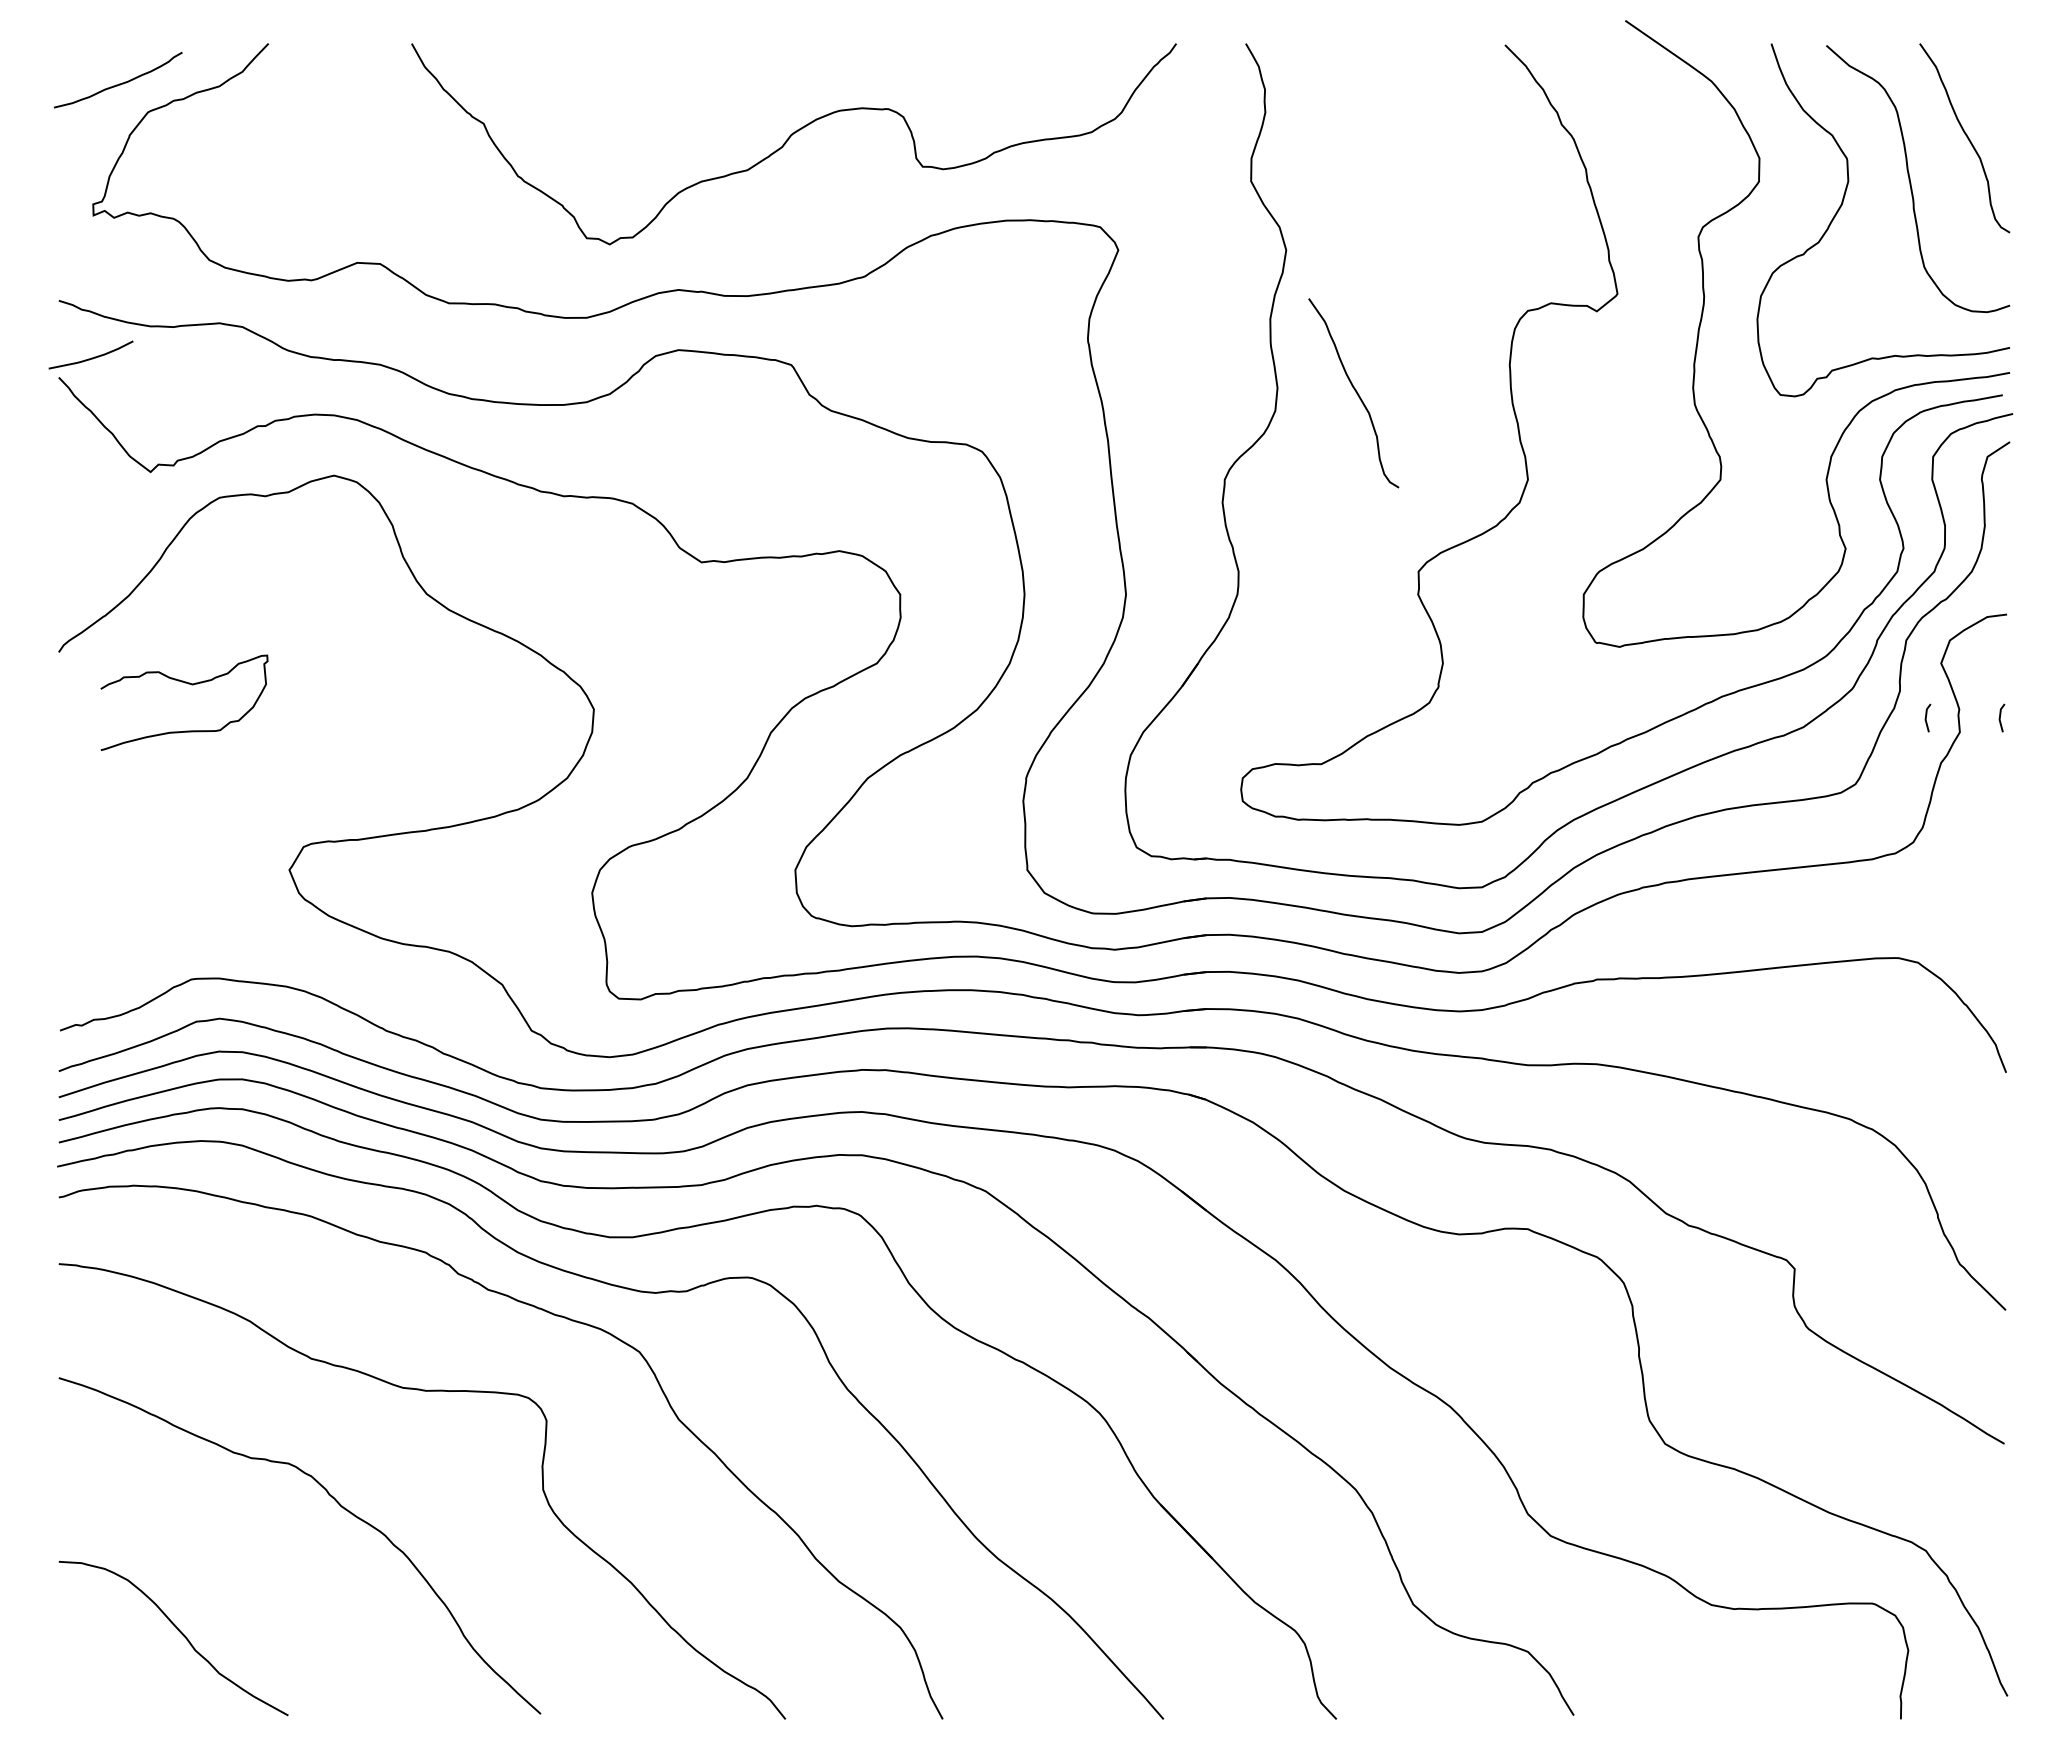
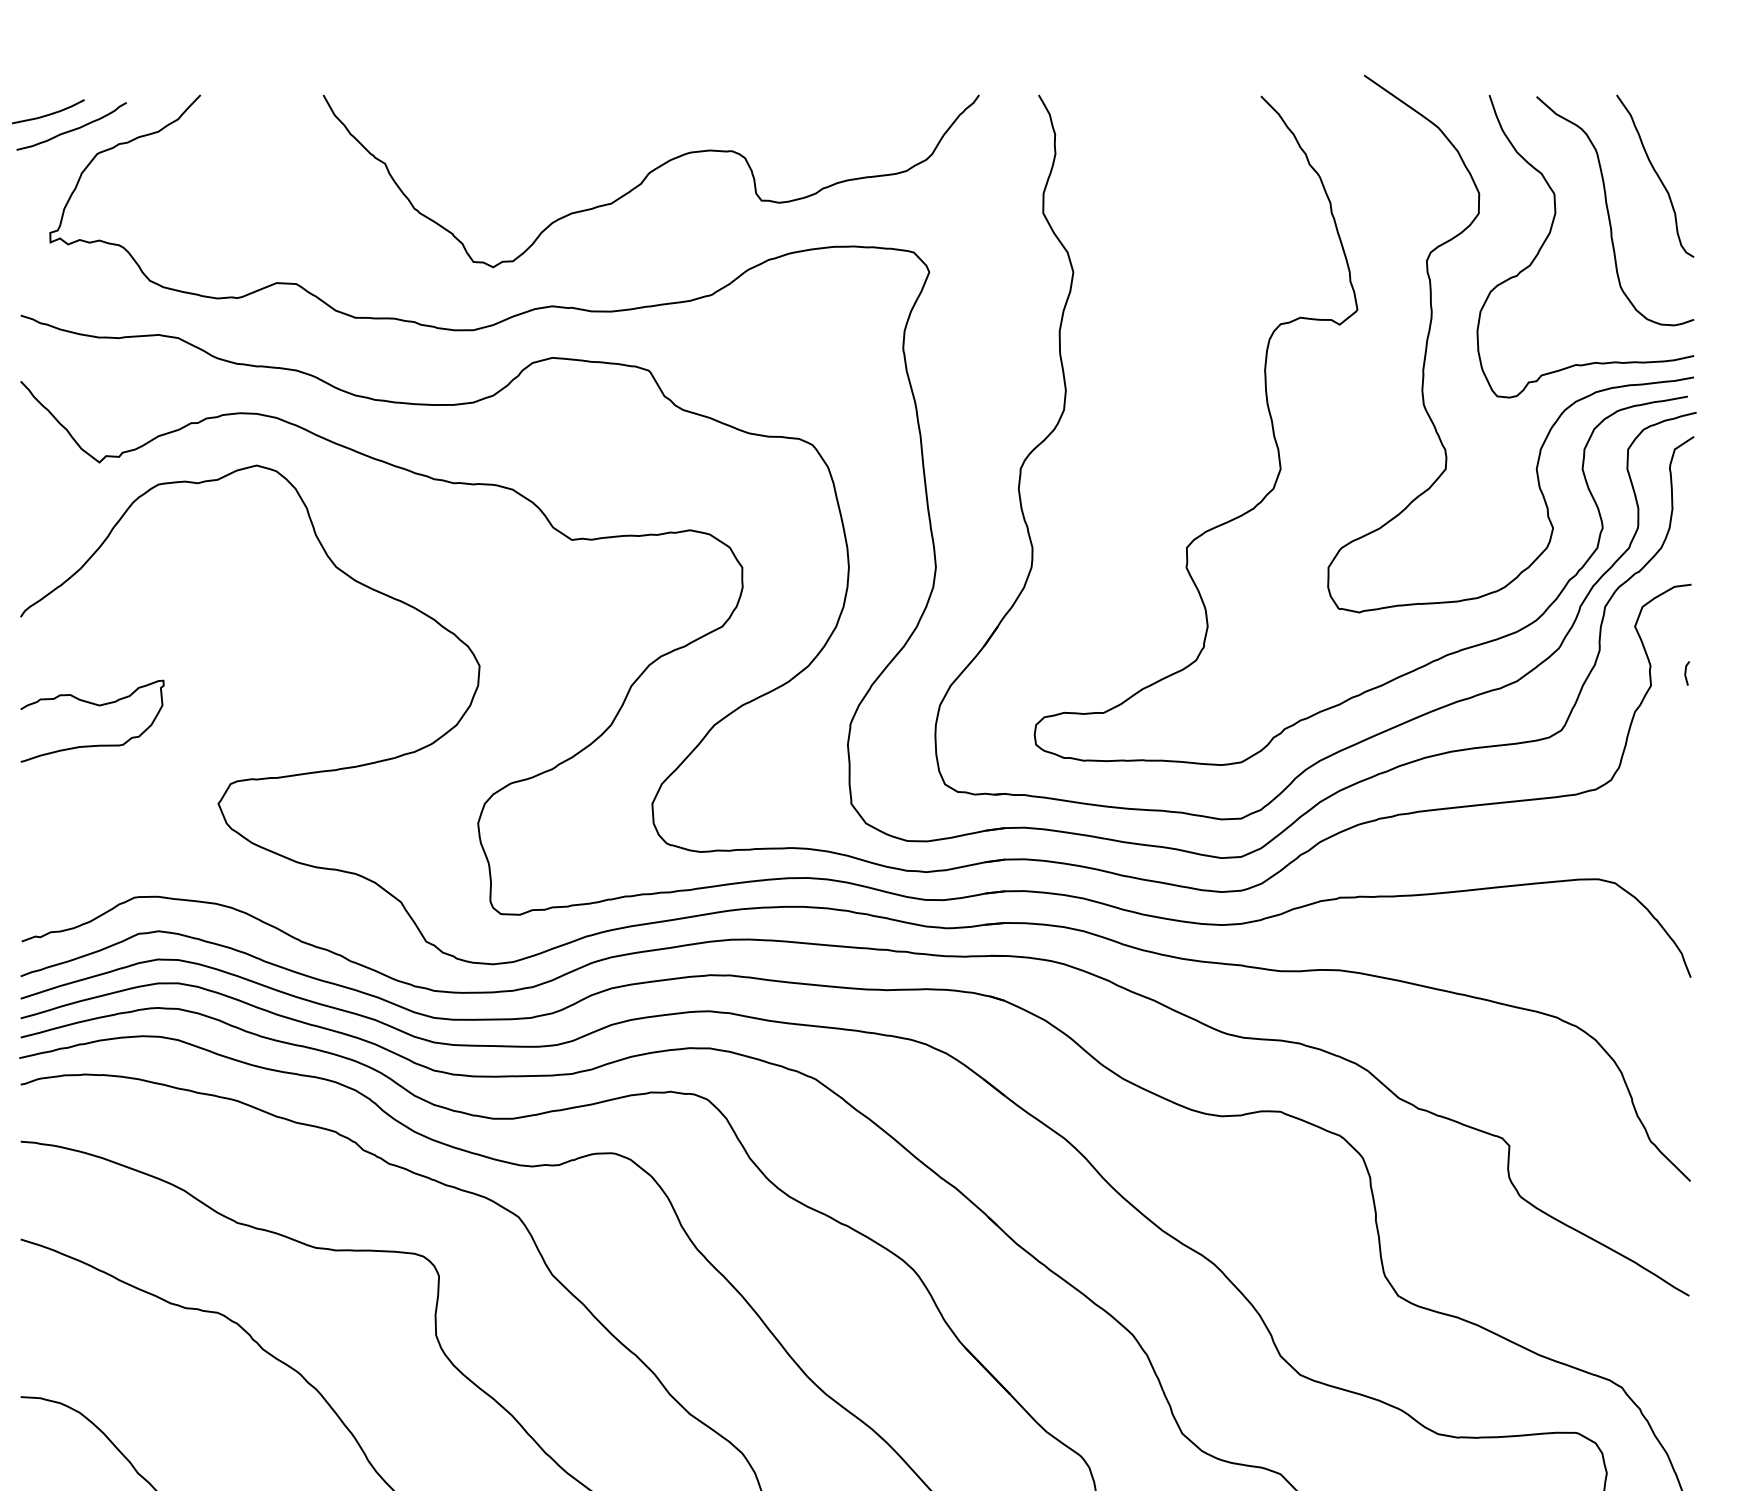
curve: (91, 357) -> (48, 113), moved
curve: (1355, 392) -> (1132, 394), removed
curve: (191, 685) -> (98, 706), moved
line: (1926, 717) -> (1622, 672), removed

